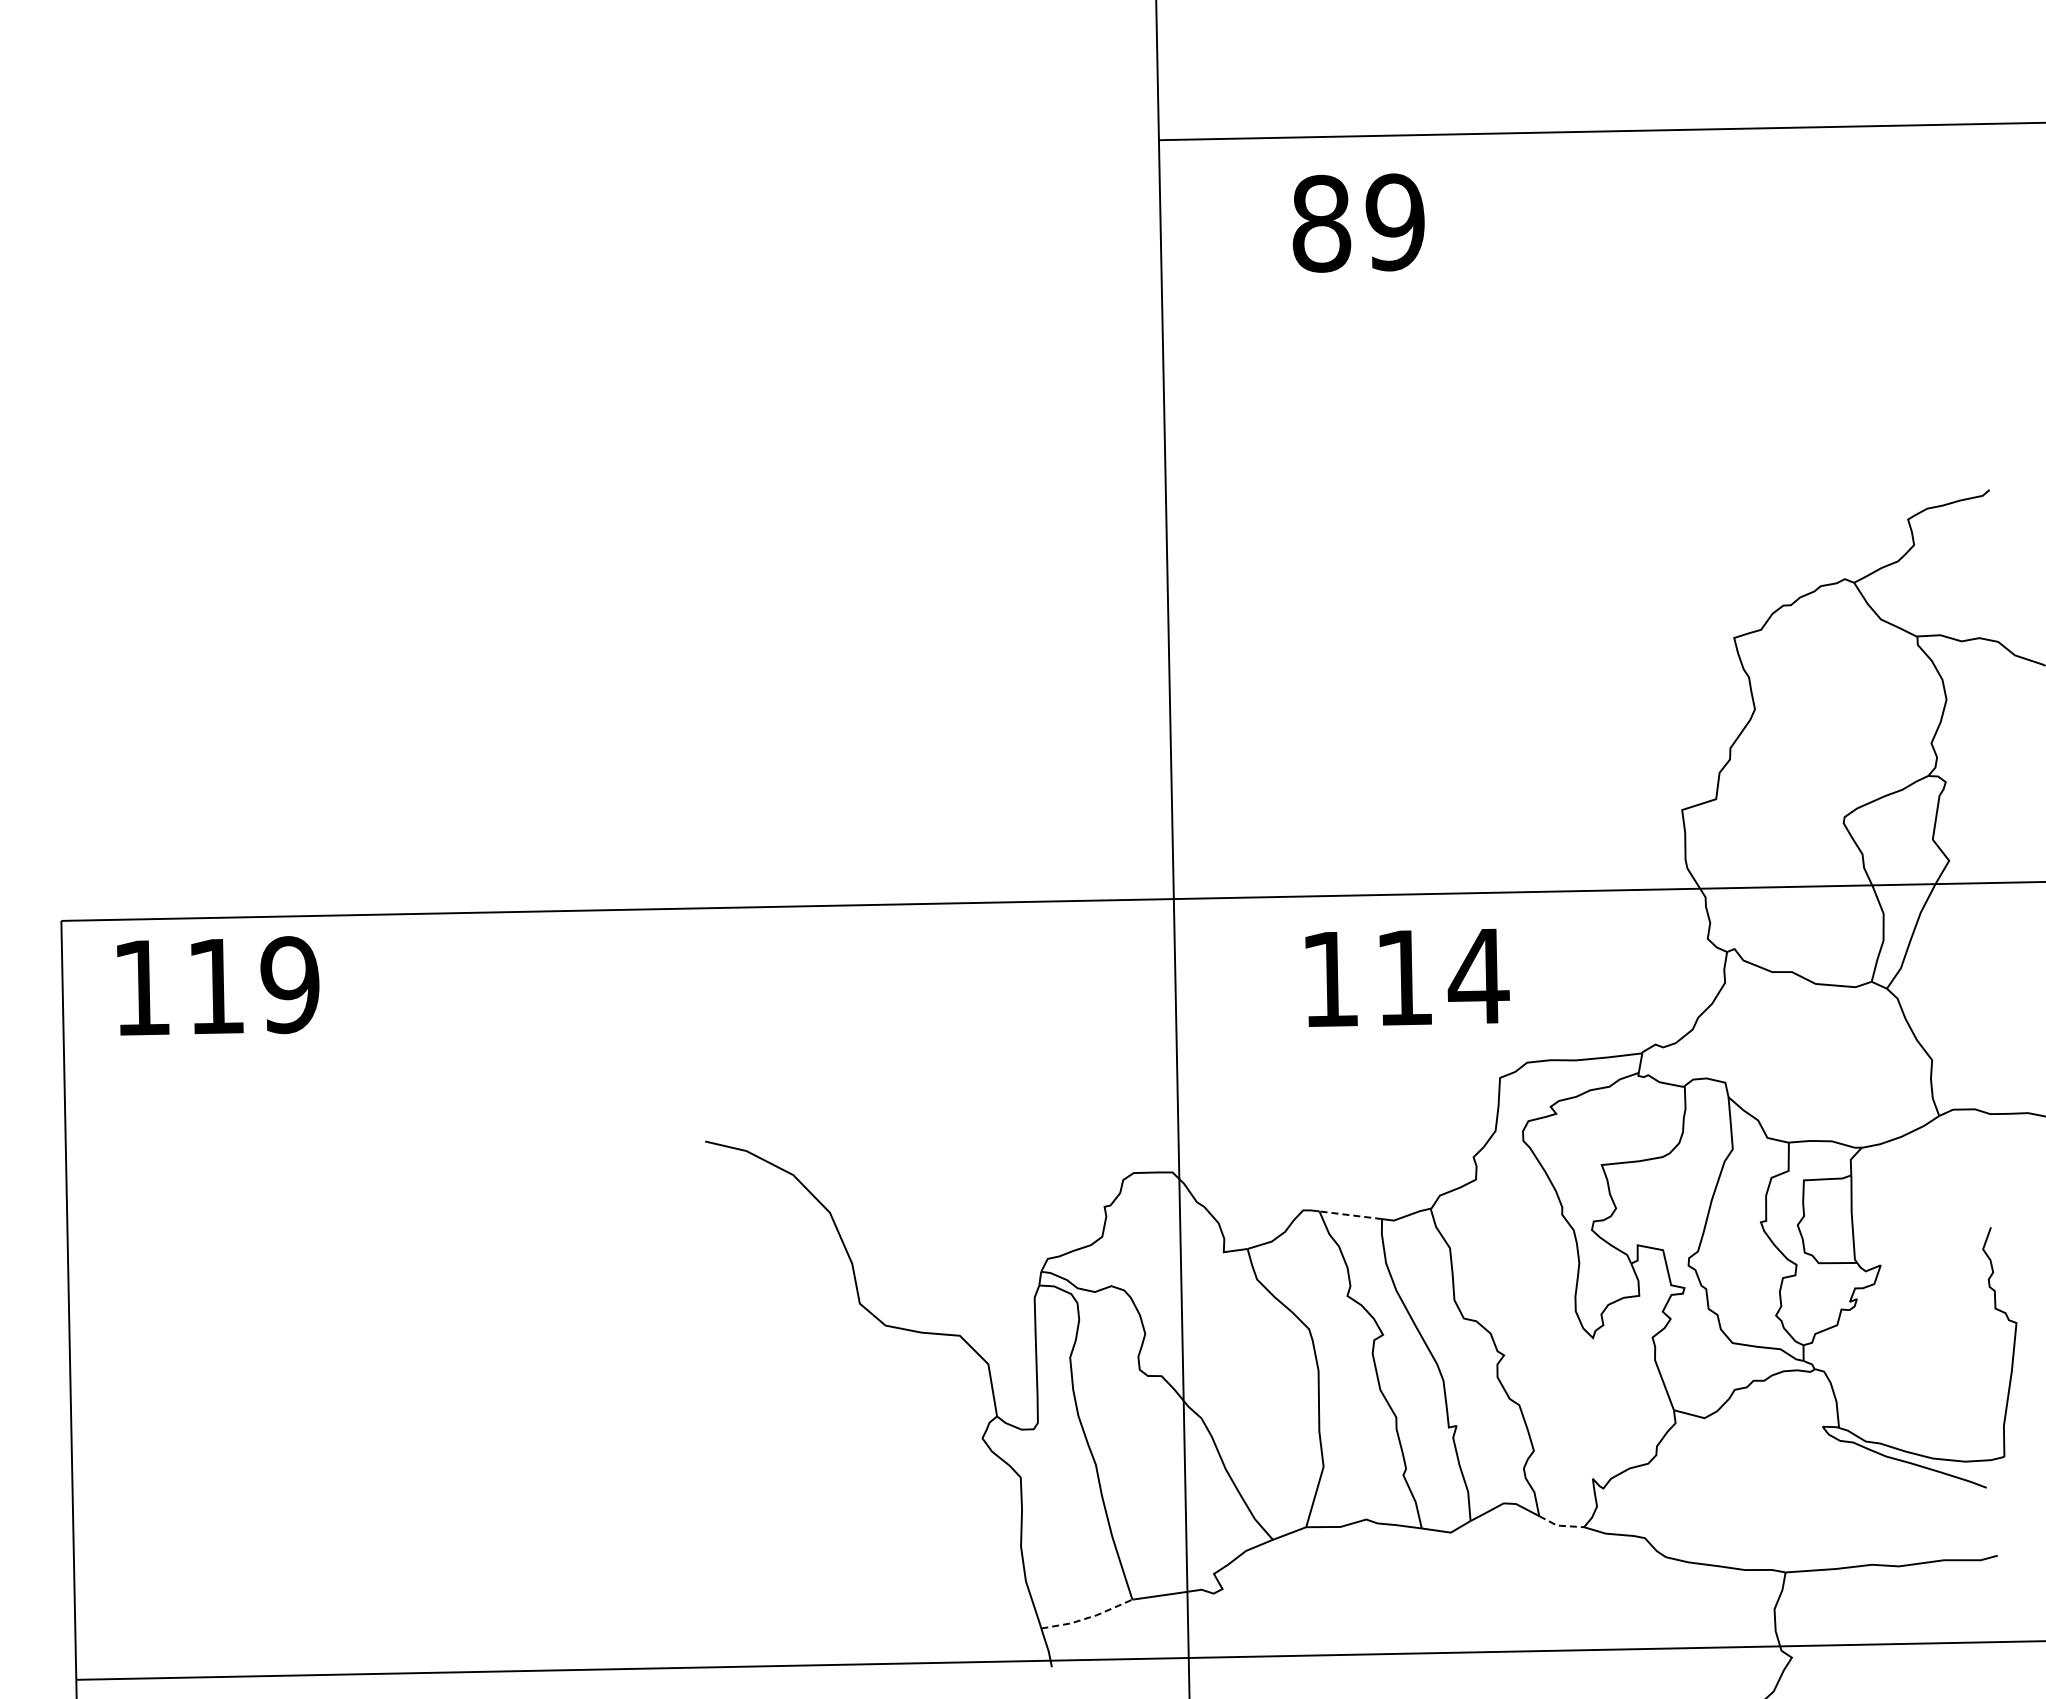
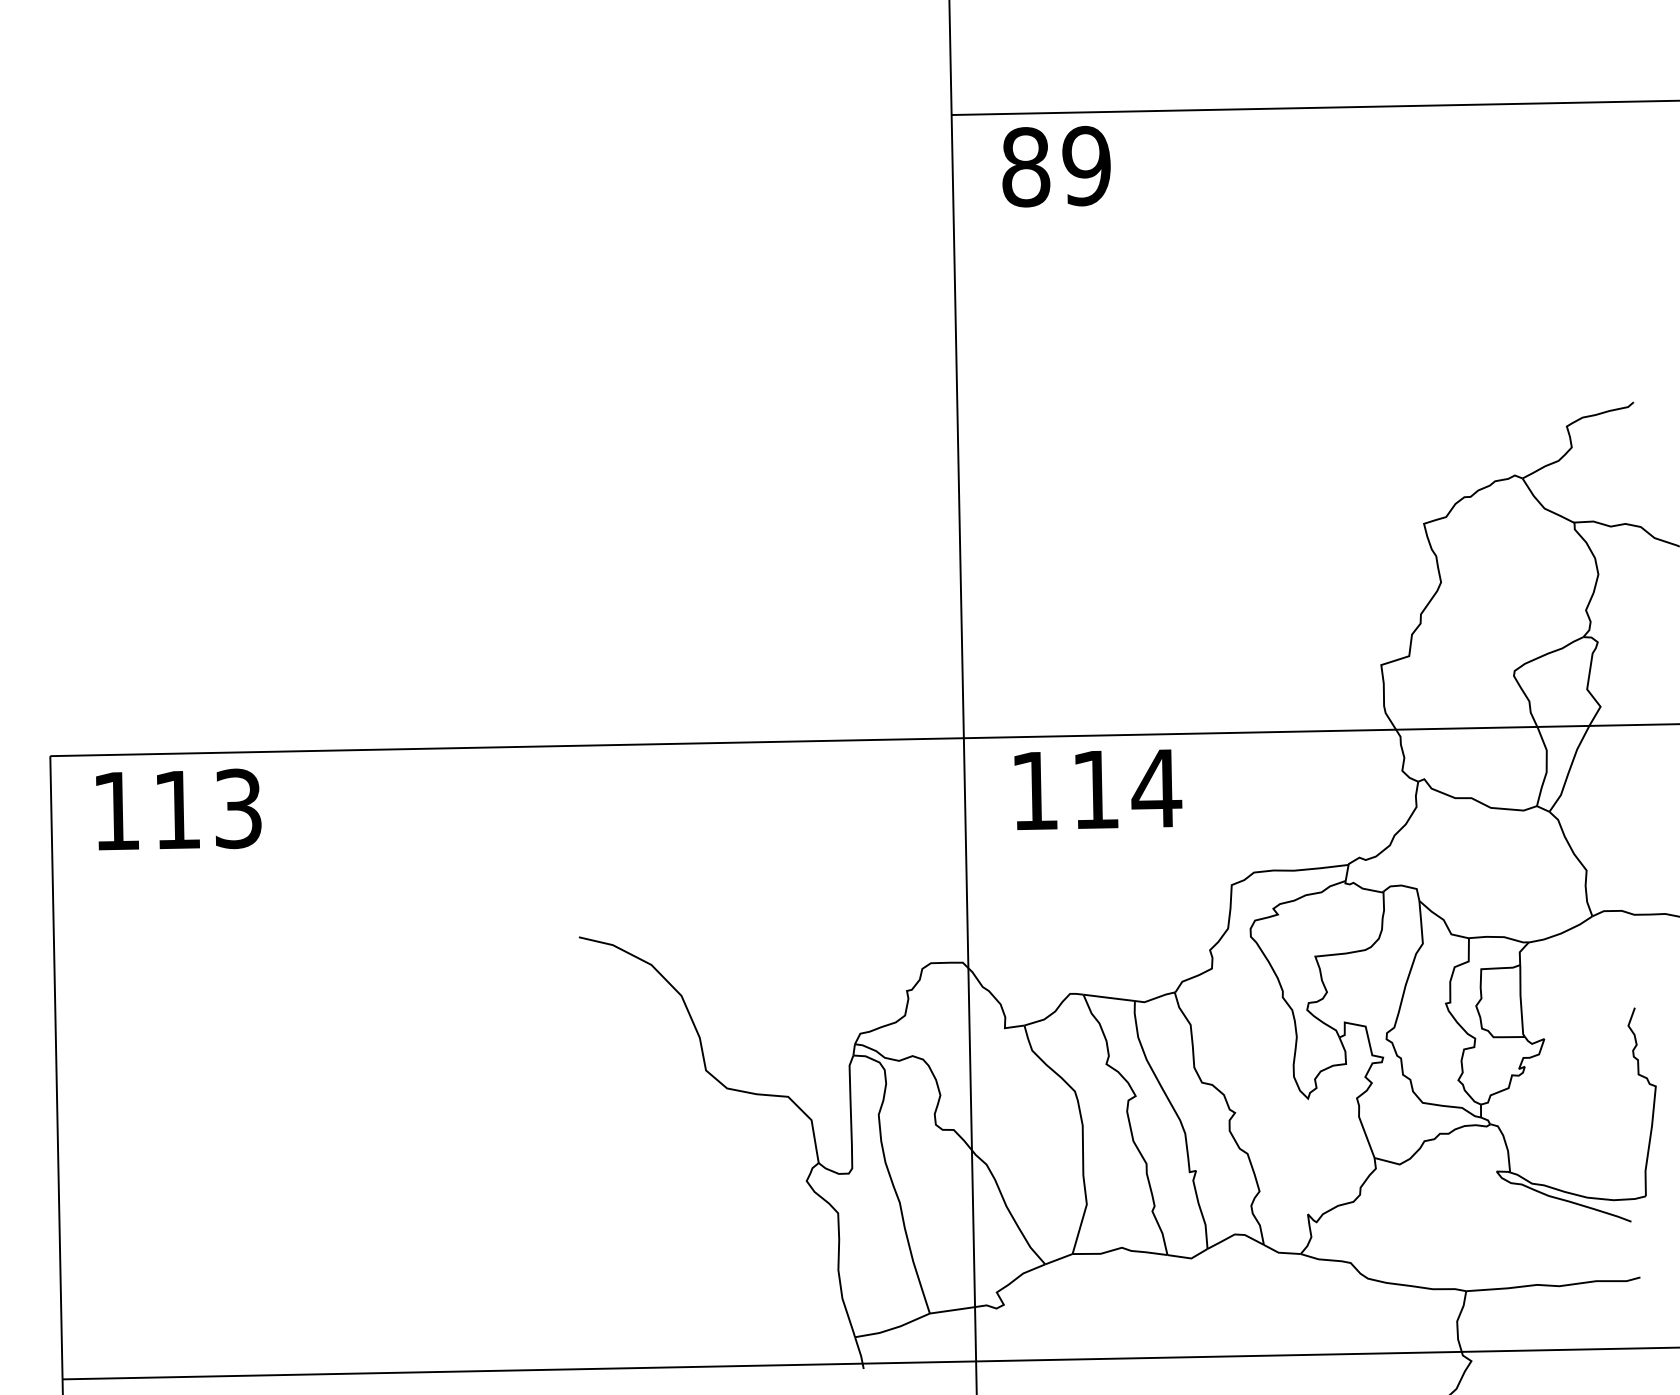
text: (1358, 222) -> (1056, 166), moved
text: (1407, 977) -> (1098, 789), moved
text: (289, 984) -> (237, 808), 119 -> 113
line: (1349, 1215) -> (1108, 998), dashed -> solid
line: (1559, 1525) -> (1280, 1252), dashed -> solid
line: (1087, 1618) -> (892, 1329), dashed -> solid

